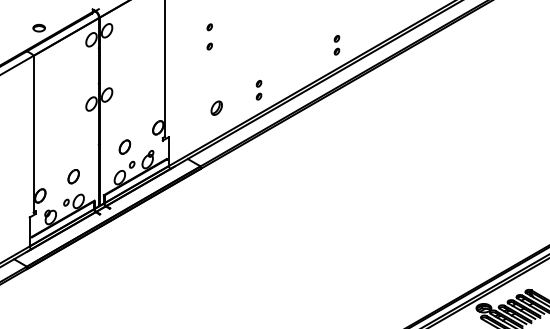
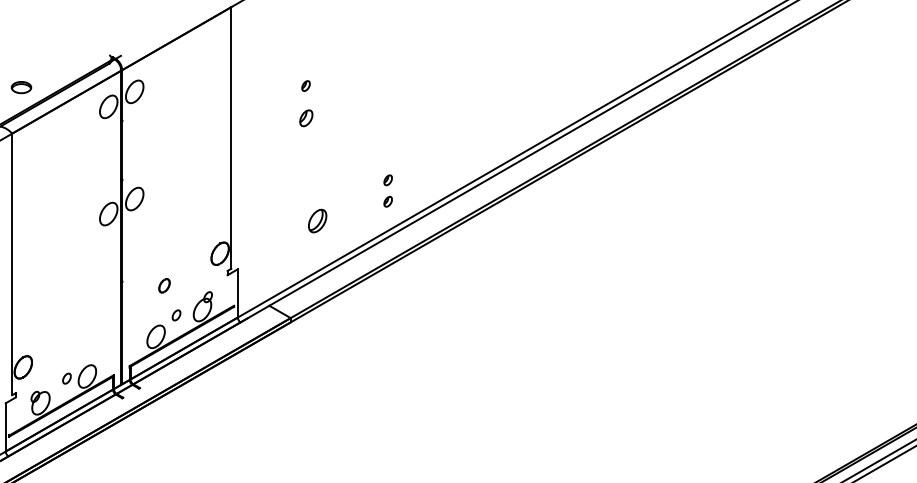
part: (336, 45) -> (517, 116), removed
part: (209, 46) -> (305, 118), size x1.6
part: (124, 146) -> (163, 284), size x0.6
part: (73, 176) -> (78, 334), removed

